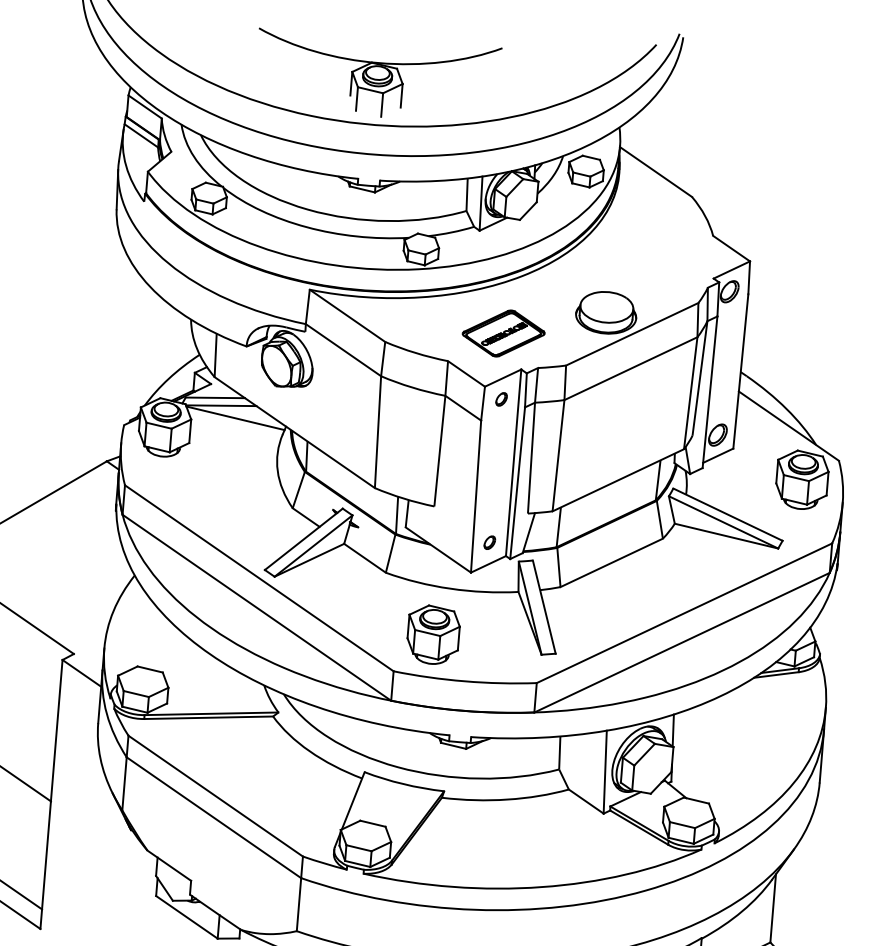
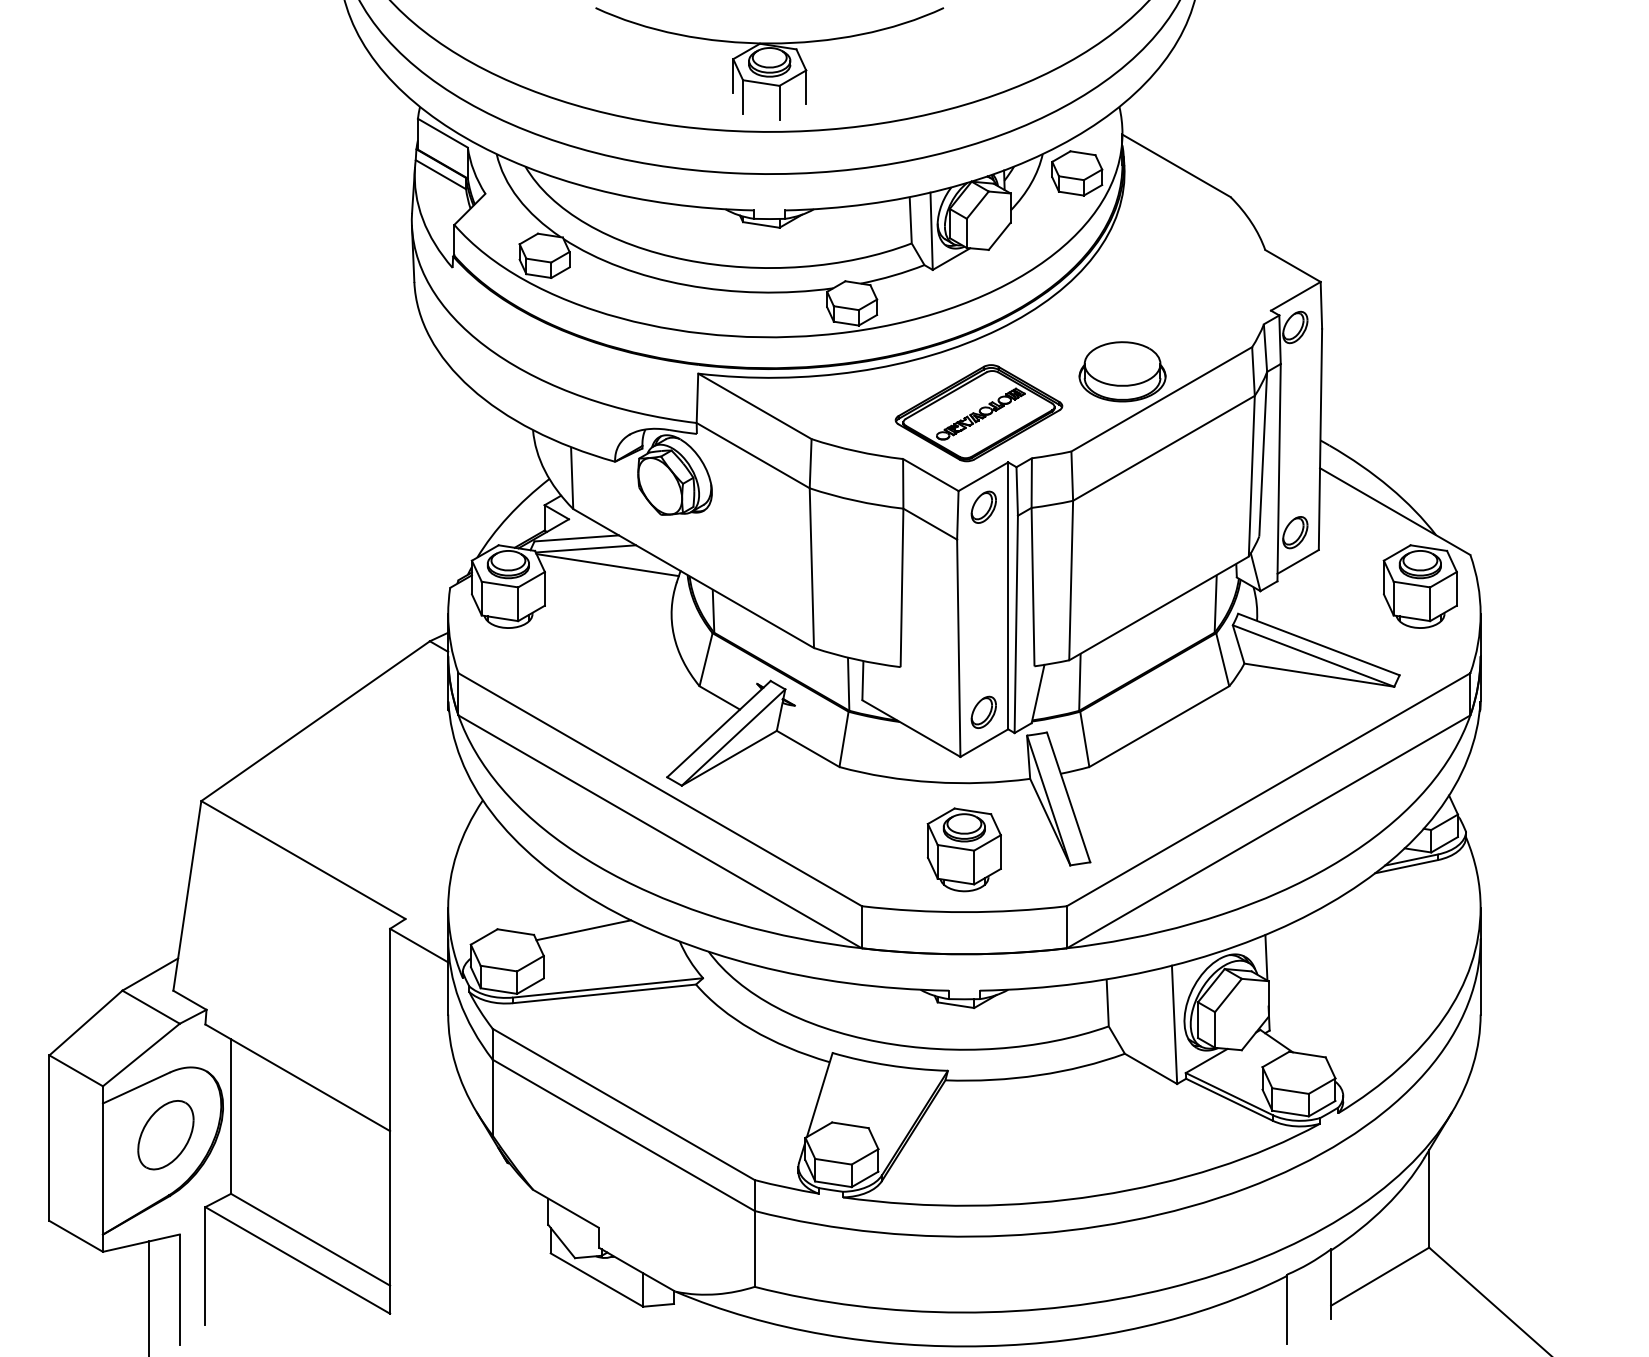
part: (503, 333) -> (978, 413), size x1.43
part: (501, 398) -> (983, 506), size x1.67
part: (489, 542) -> (983, 711), size x1.67
part: (432, 634) -> (963, 849), moved
line: (197, 672) -> (583, 930), added

